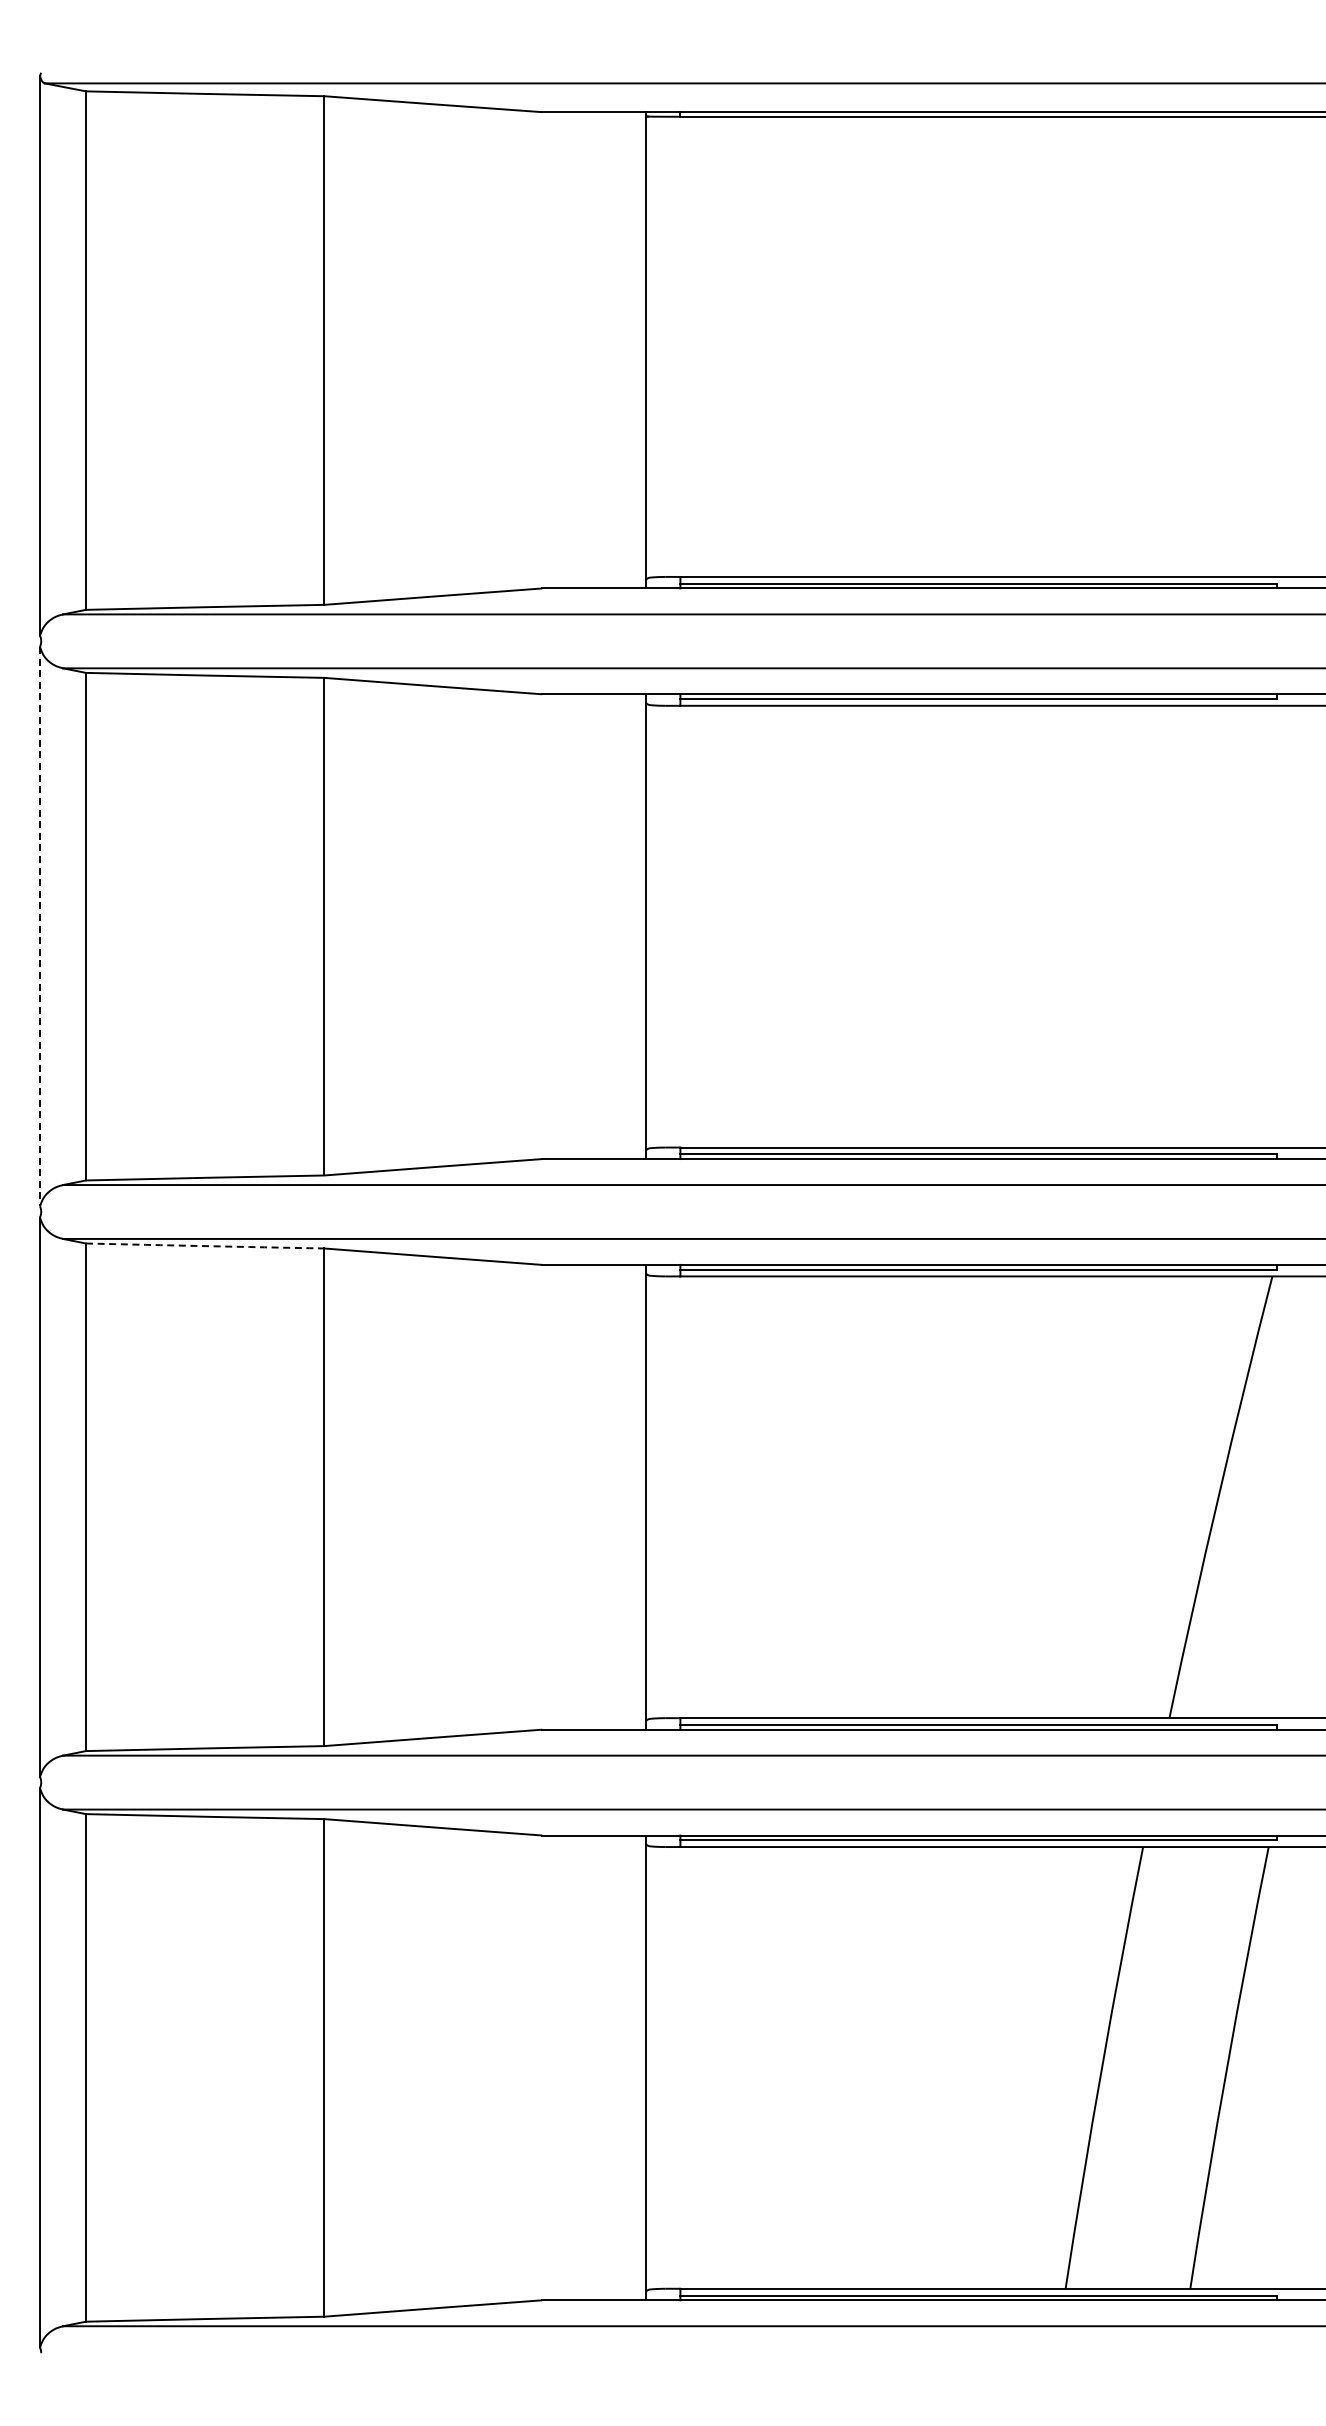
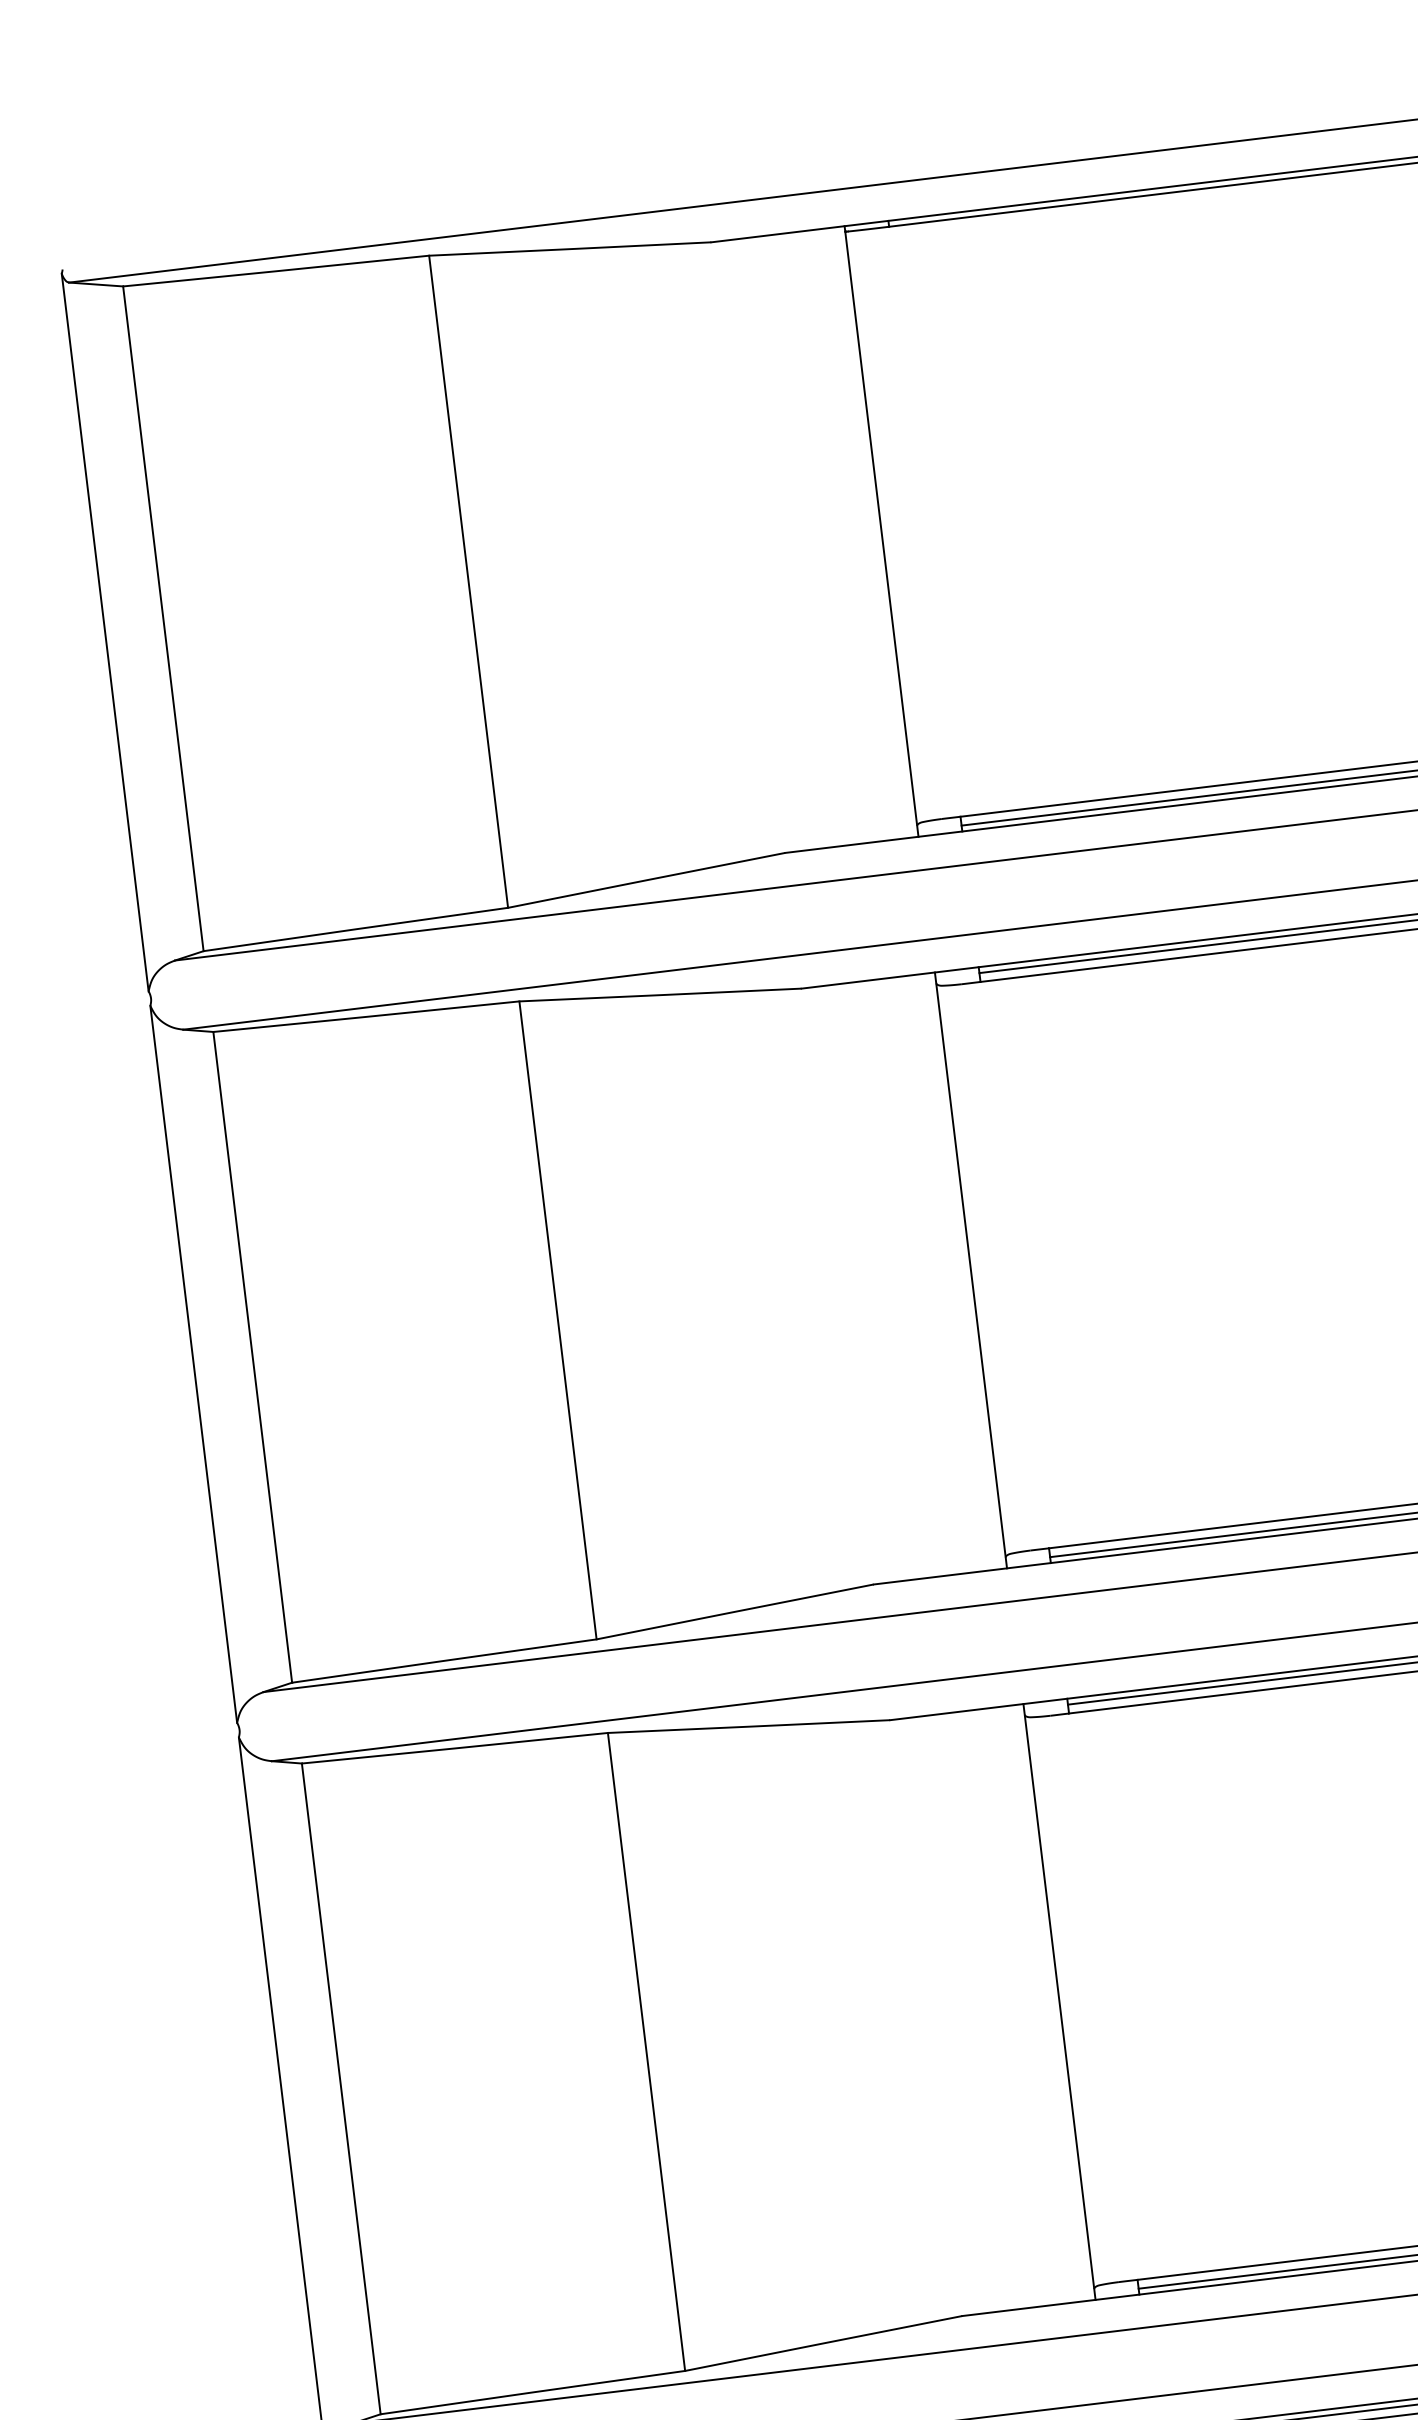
line: (40, 926) -> (194, 1364), dashed -> solid
arc: (205, 1246) -> (455, 1748), dashed -> solid

